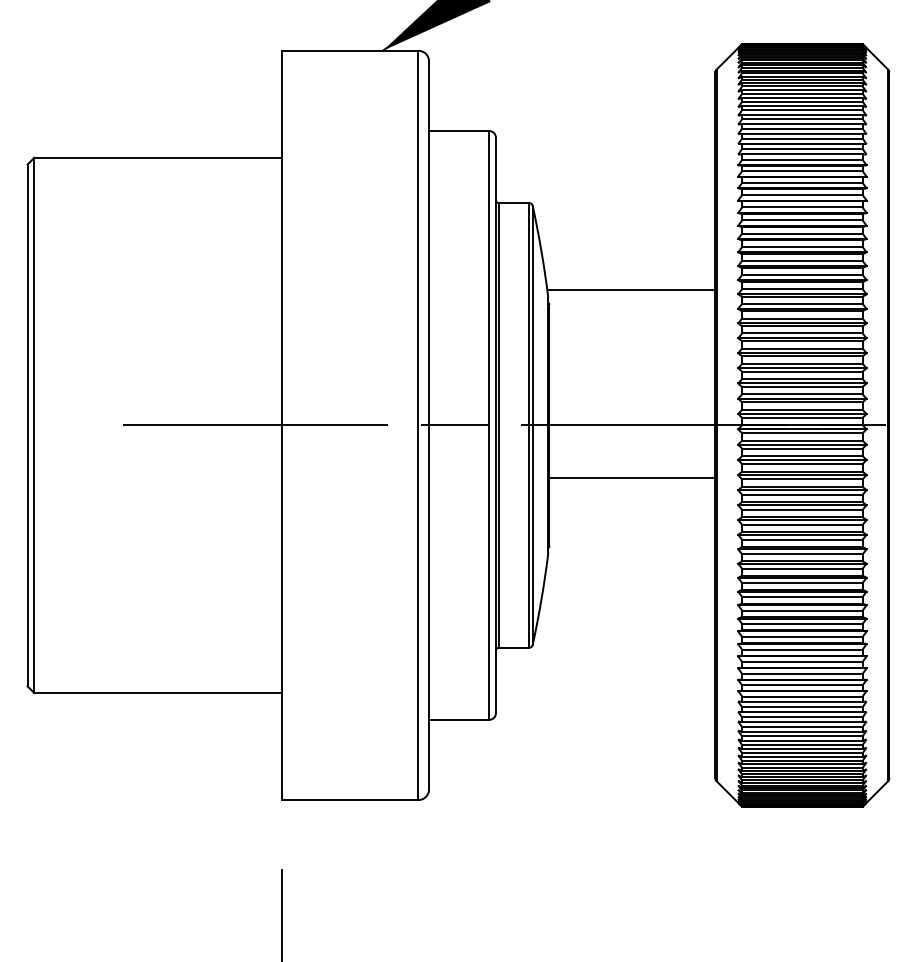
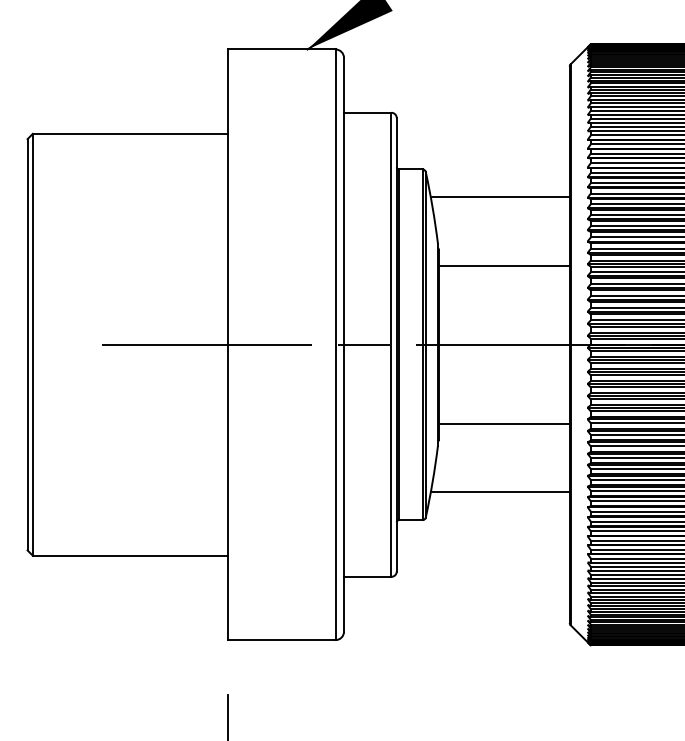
line: (627, 238) -> (500, 197), added
line: (632, 290) -> (504, 266), moved
line: (632, 477) -> (504, 423), moved
line: (627, 612) -> (500, 492), added

